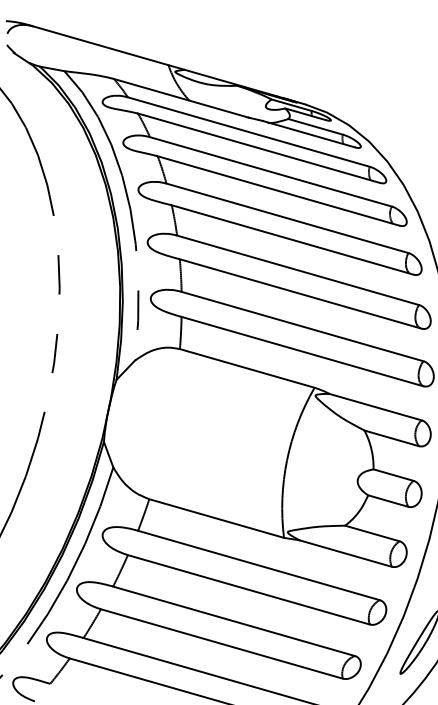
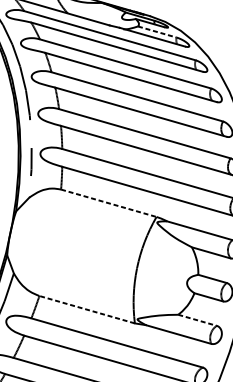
line: (316, 126) -> (157, 31), solid -> dashed
line: (247, 368) -> (108, 203), solid -> dashed
line: (216, 518) -> (87, 309), solid -> dashed
line: (372, 533) -> (197, 320), solid -> dashed

